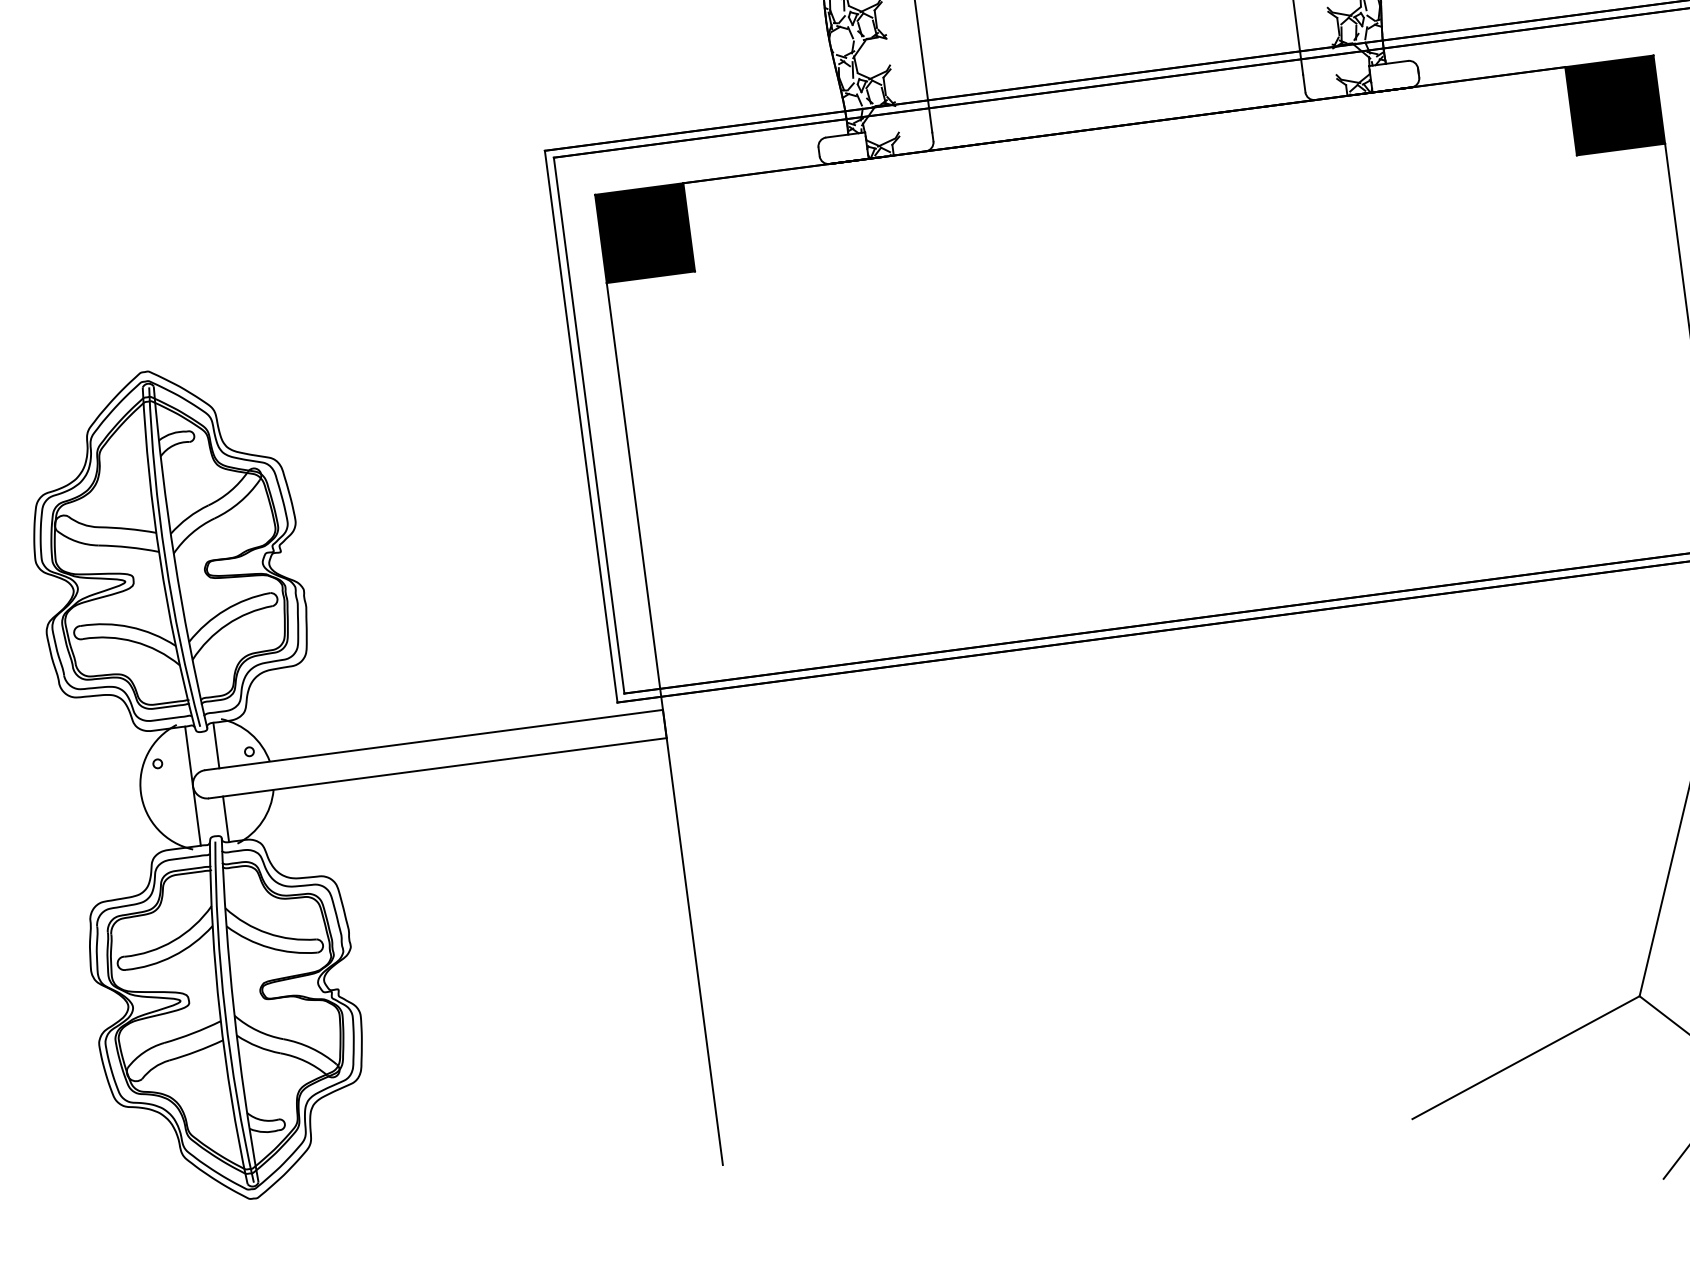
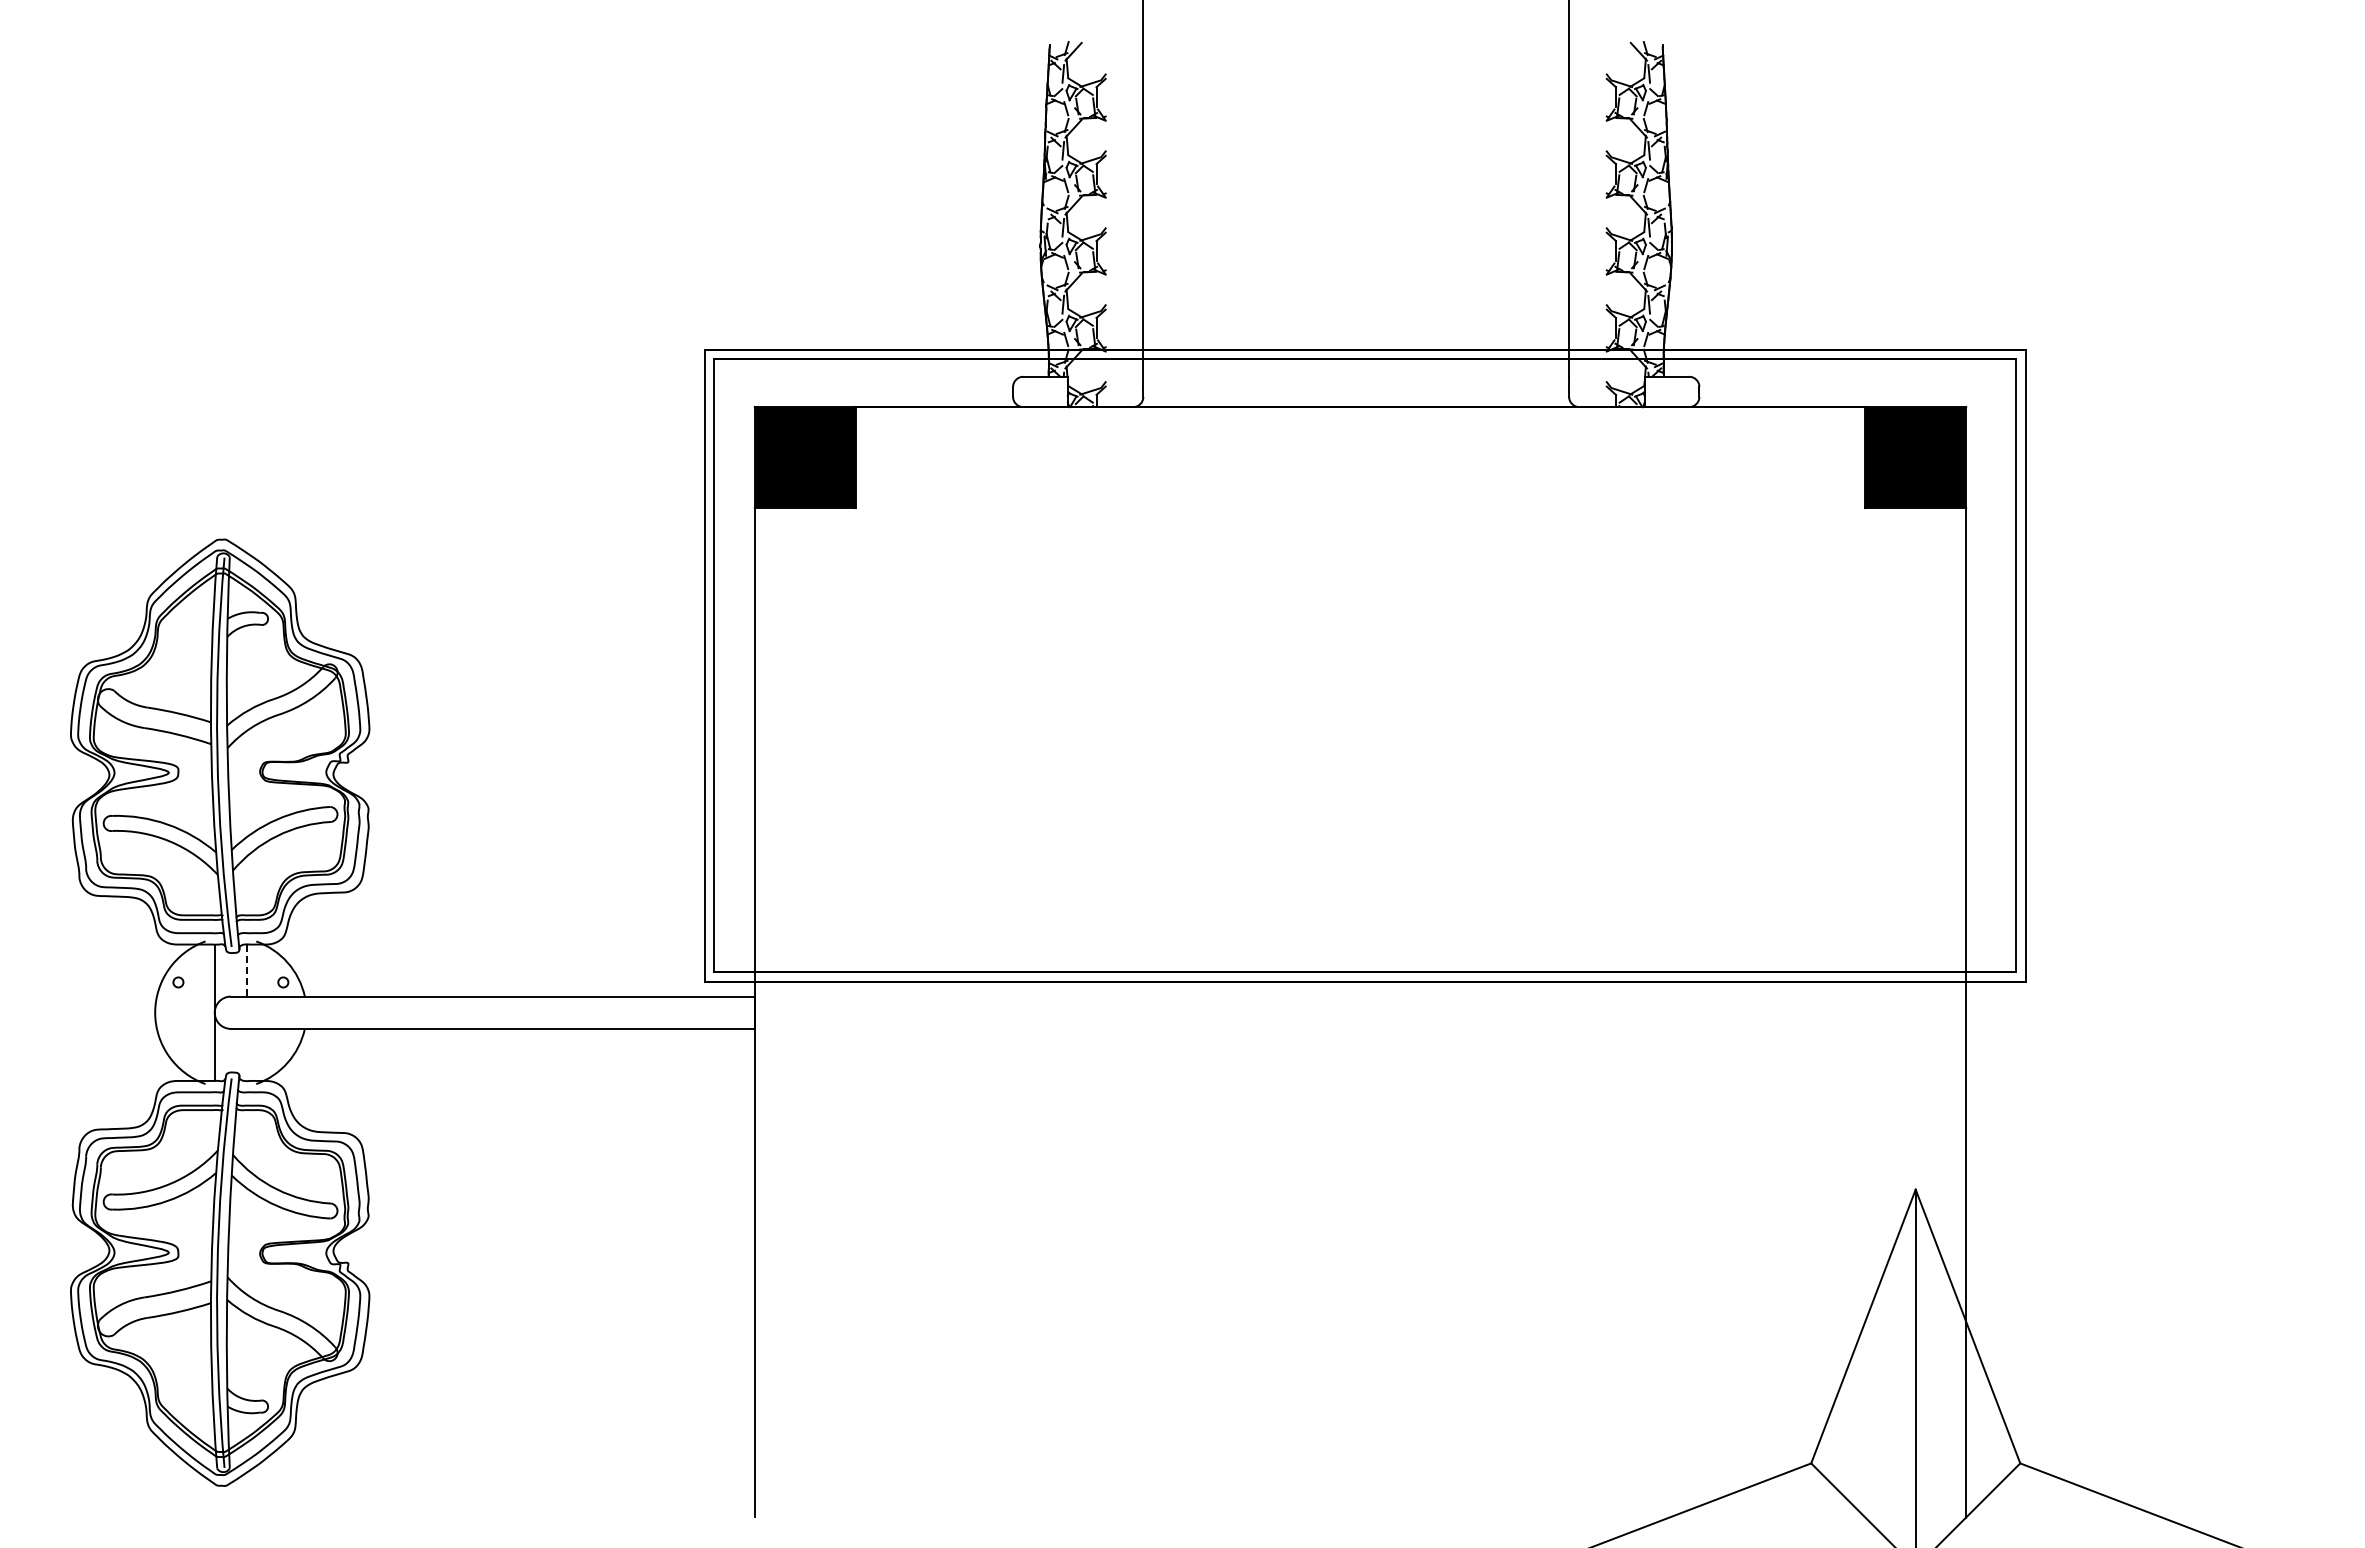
line: (216, 745) -> (247, 970), solid -> dashed
line: (226, 818) -> (247, 1054), removed

